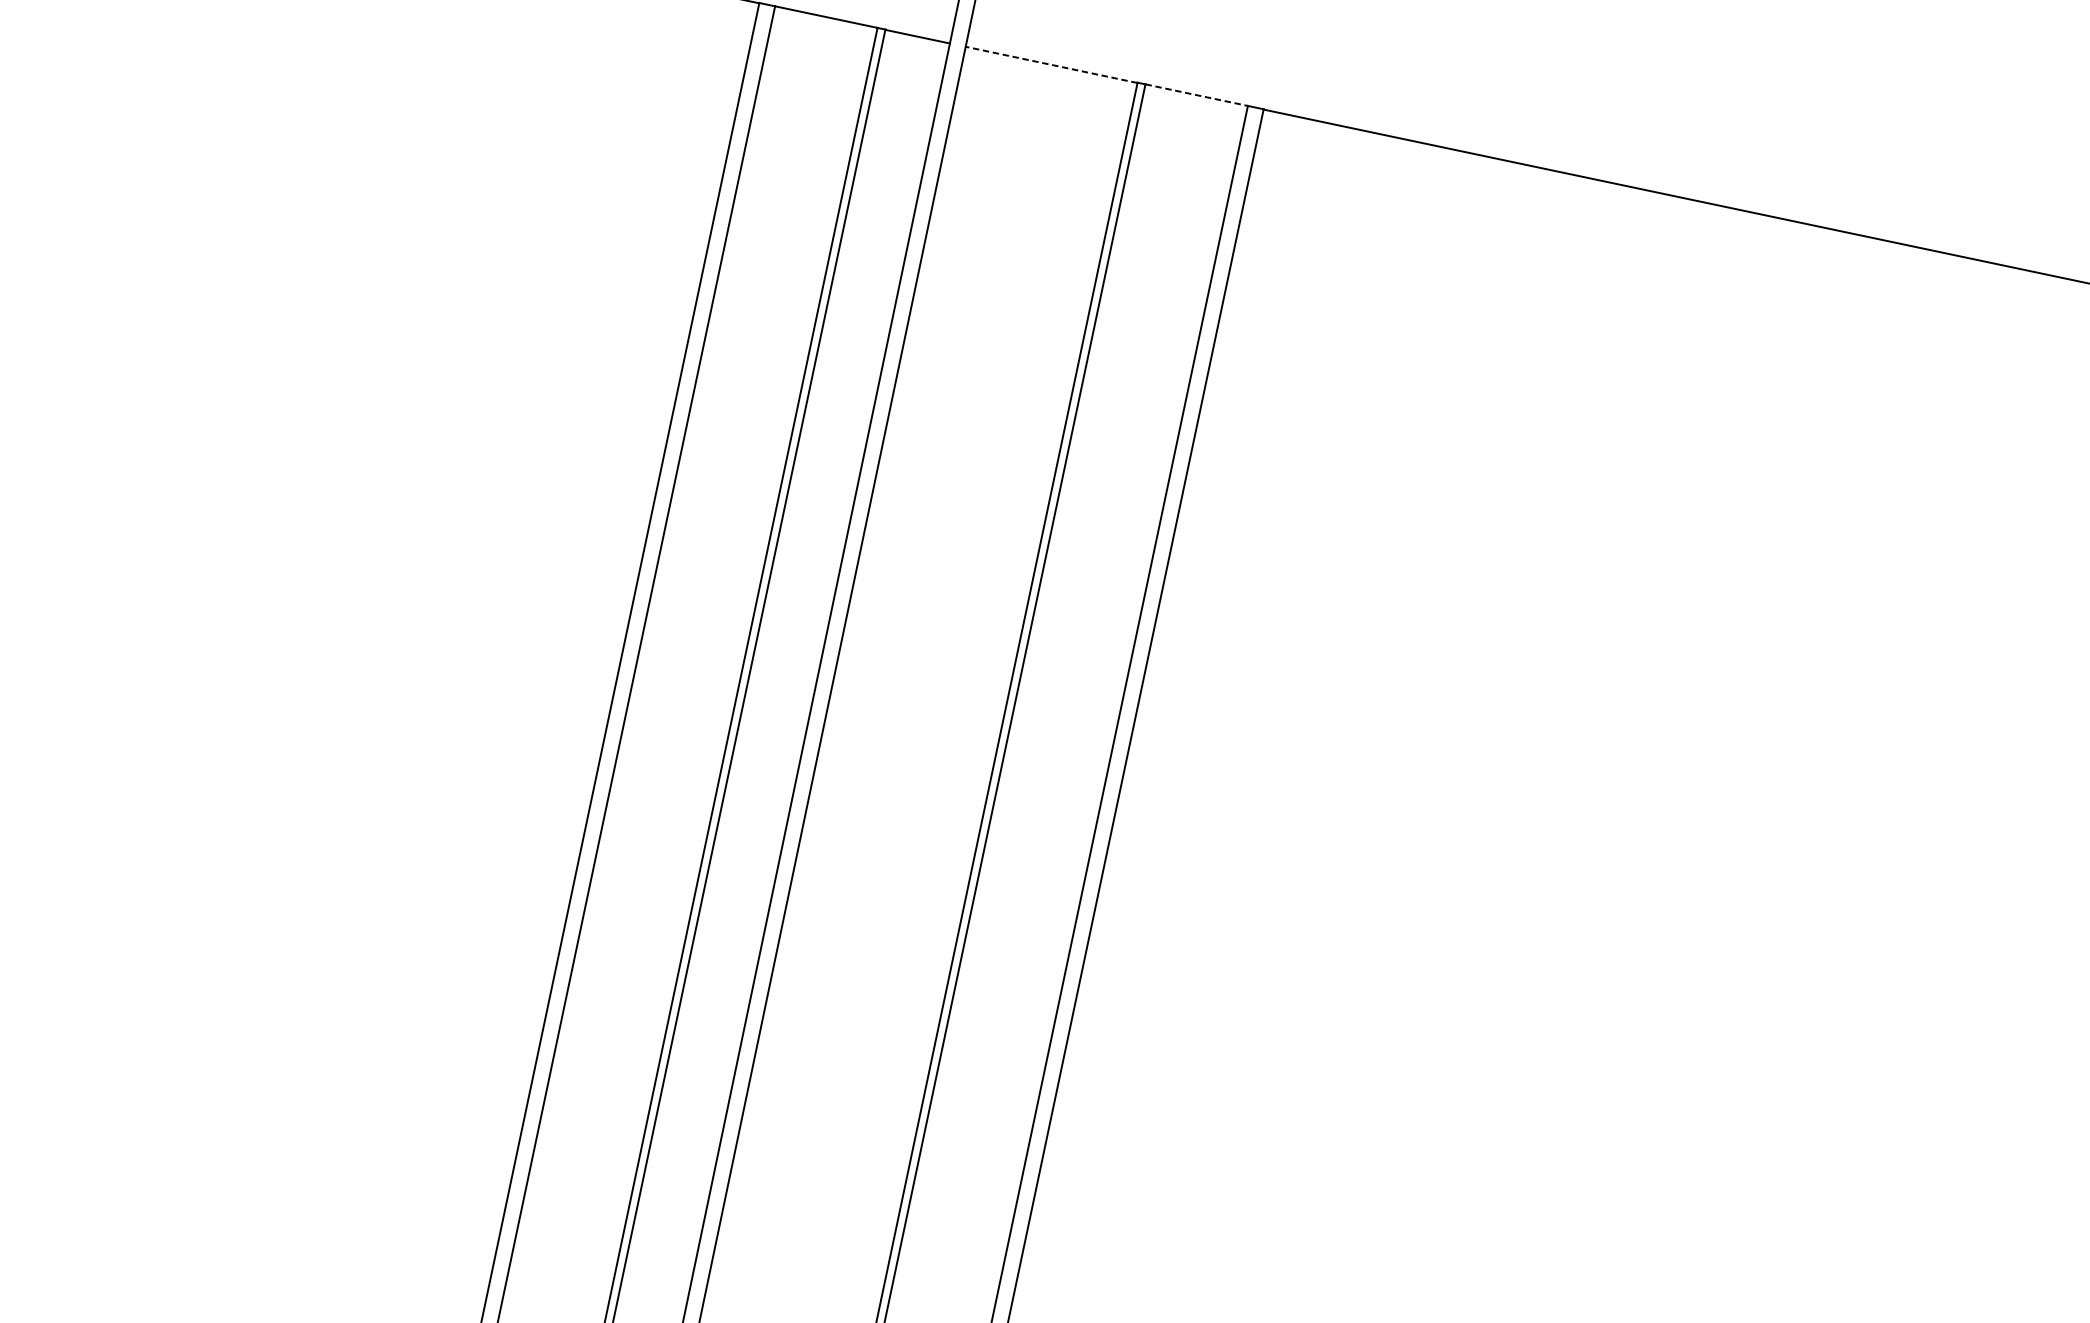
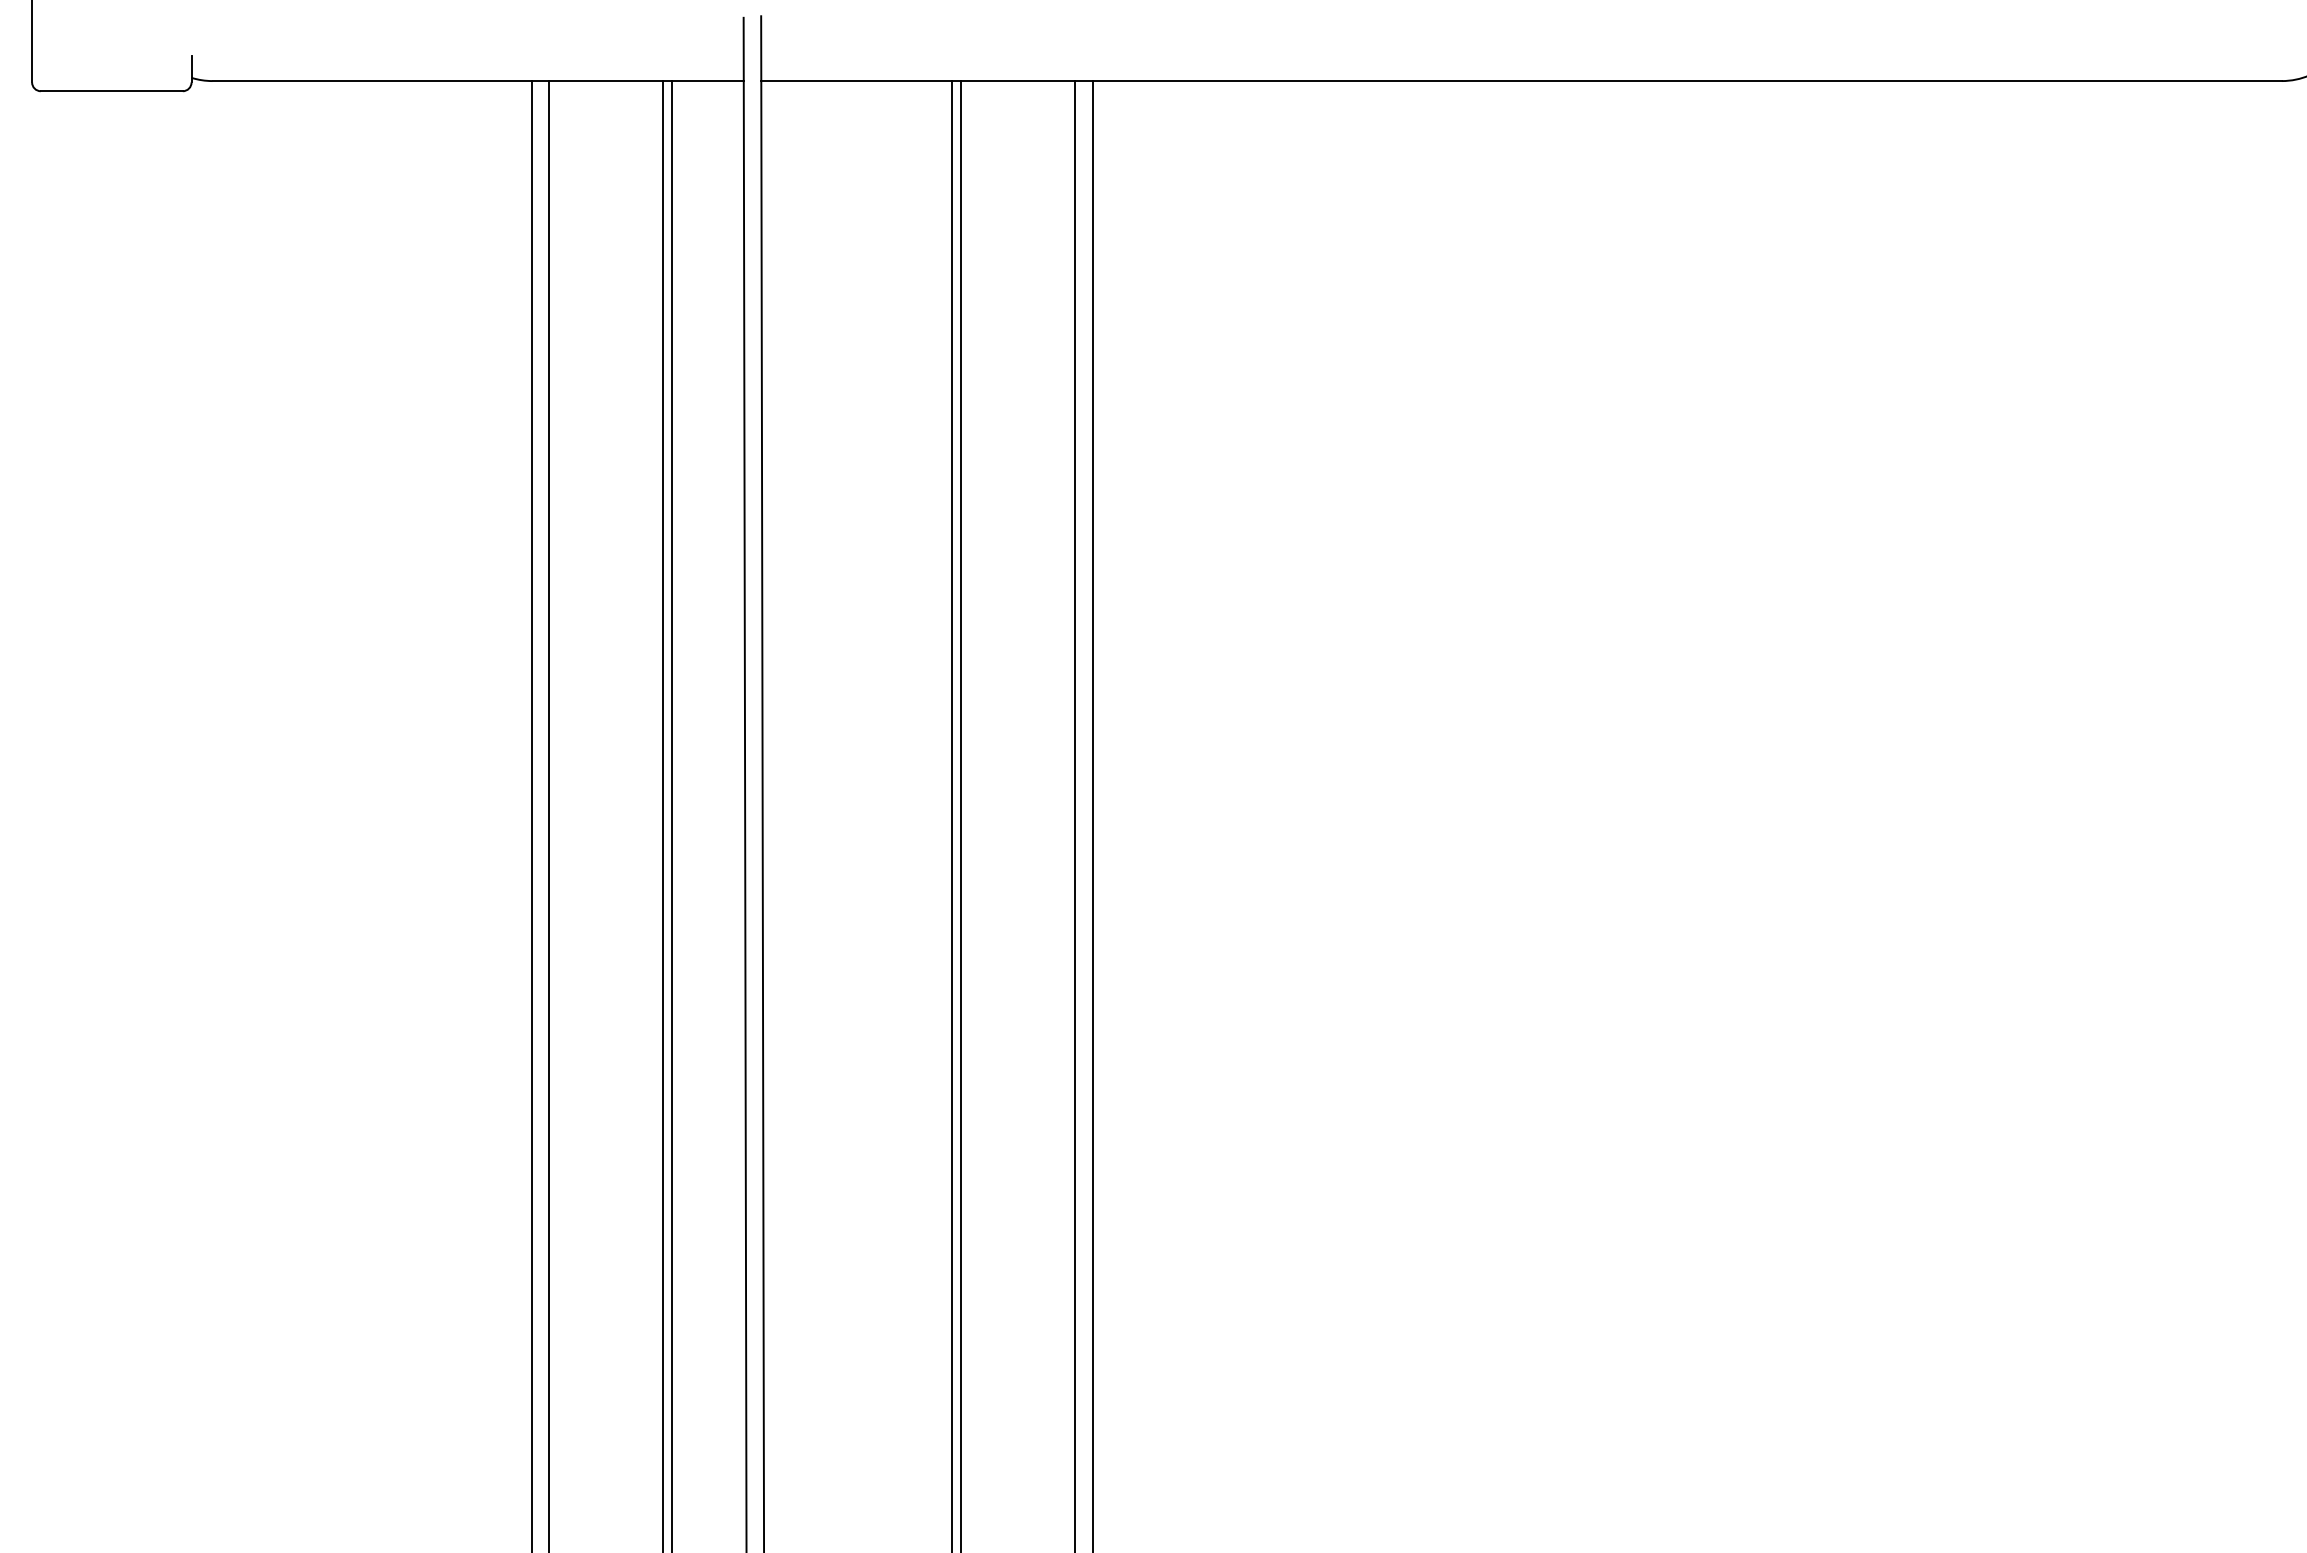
line: (1051, 65) -> (856, 81), dashed -> solid
line: (1197, 95) -> (1018, 80), dashed -> solid

